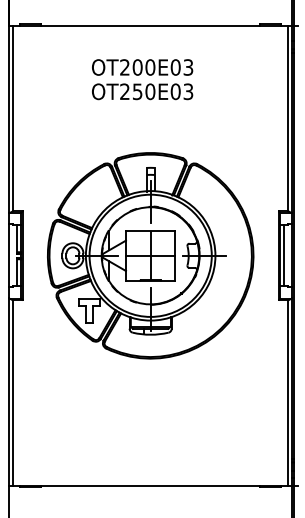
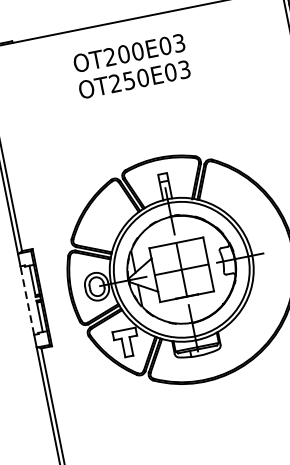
text: (142, 79) -> (131, 66), moved
line: (9, 255) -> (27, 300), solid -> dashed

